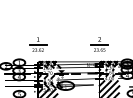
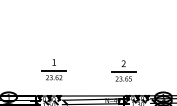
part: (38, 44) -> (54, 69), moved

